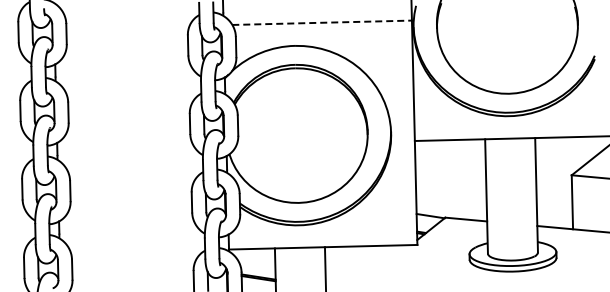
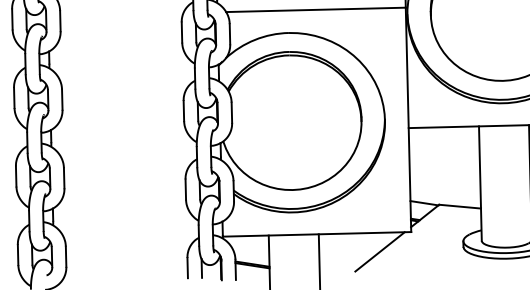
line: (322, 22) -> (316, 9), dashed -> solid
line: (385, 264) -> (379, 251), added

